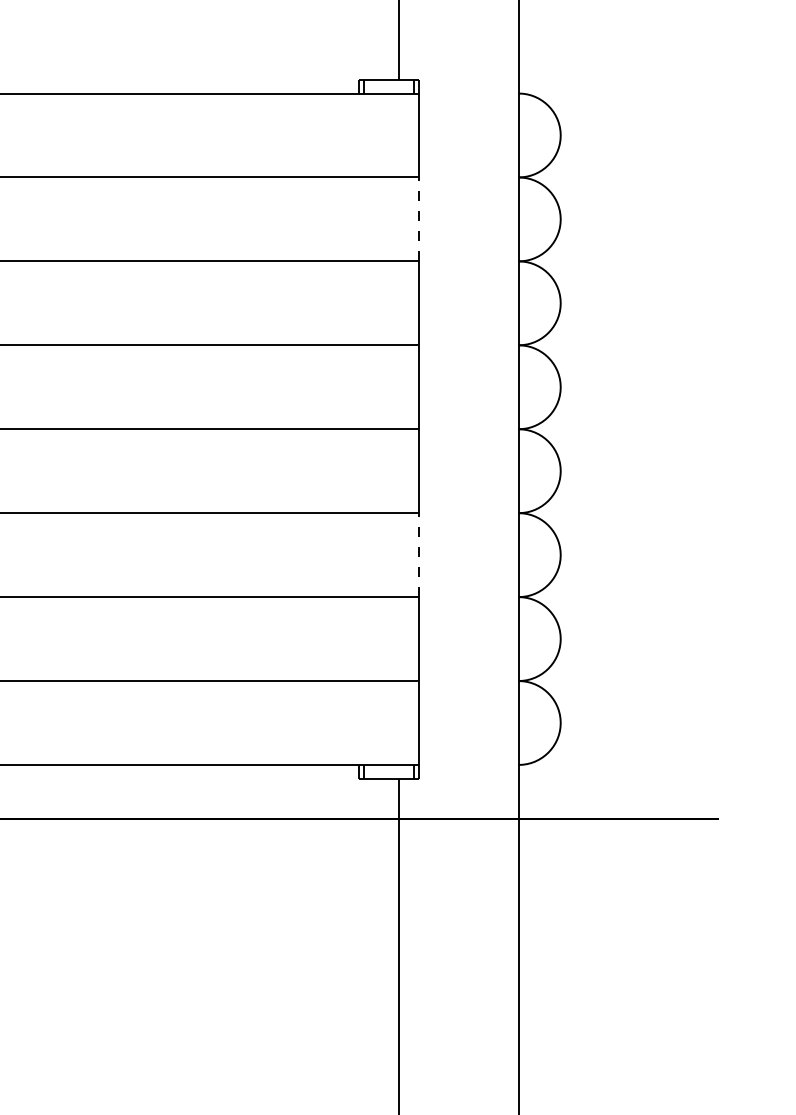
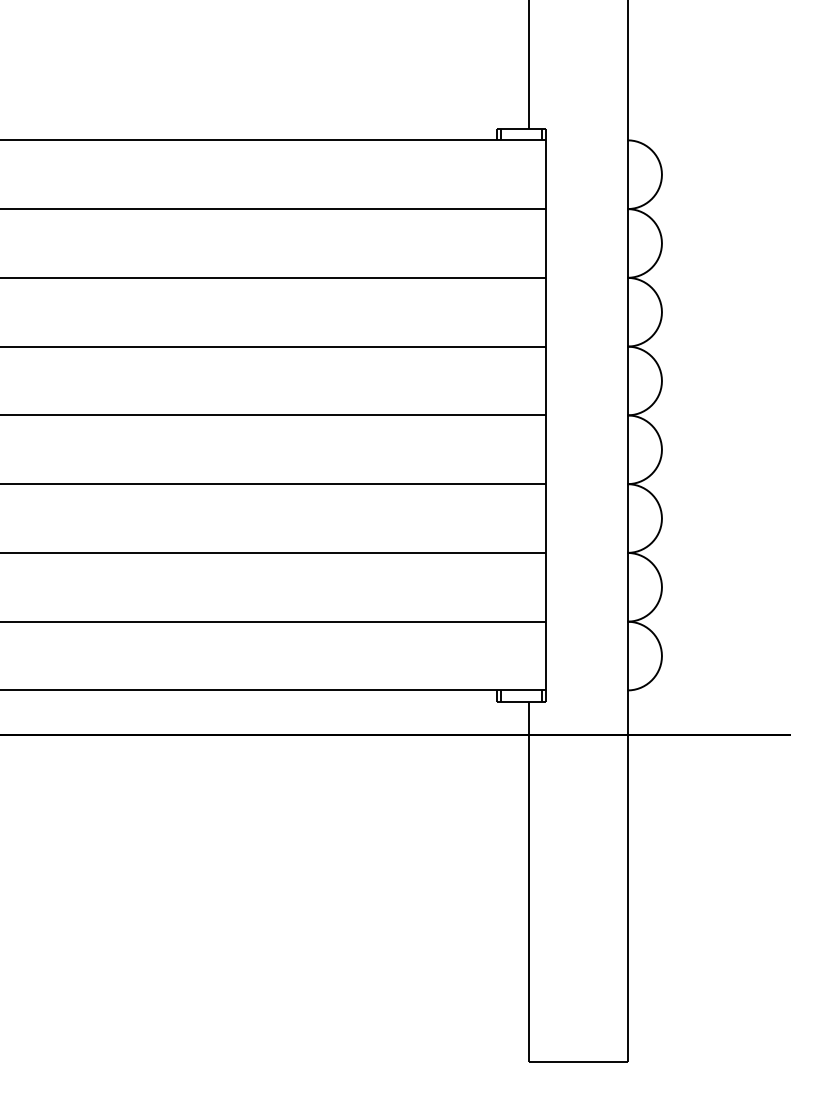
line: (418, 218) -> (545, 242), dashed -> solid
line: (418, 555) -> (545, 518), dashed -> solid

